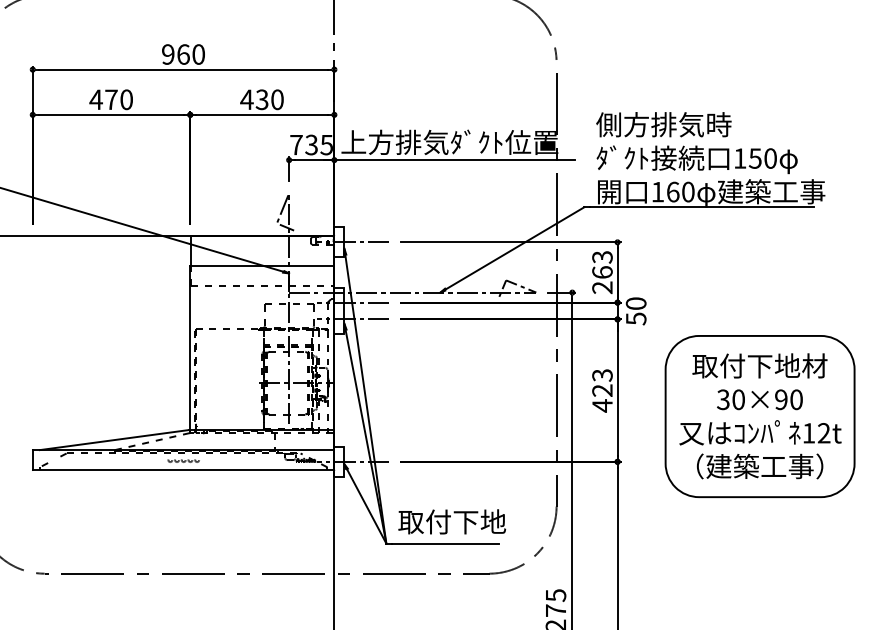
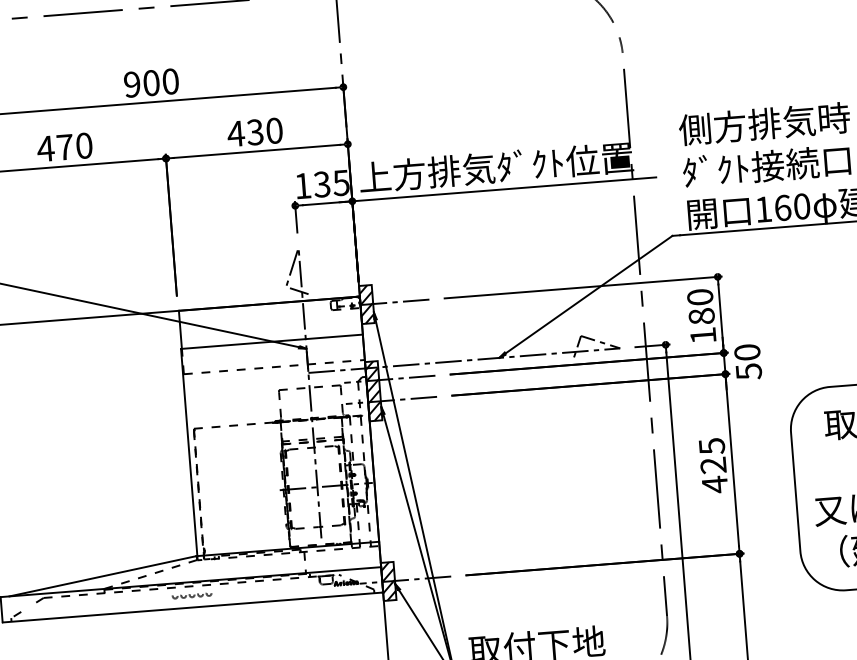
text: (183, 54) -> (151, 83), 960 -> 900
text: (296, 145) -> (303, 186), 735 -> 135
hatch: (339, 242) -> (366, 304), added
text: (602, 272) -> (701, 316), 263 -> 180
hatch: (339, 310) -> (373, 390), added
text: (602, 375) -> (711, 446), 423 -> 425
hatch: (339, 461) -> (388, 581), added

